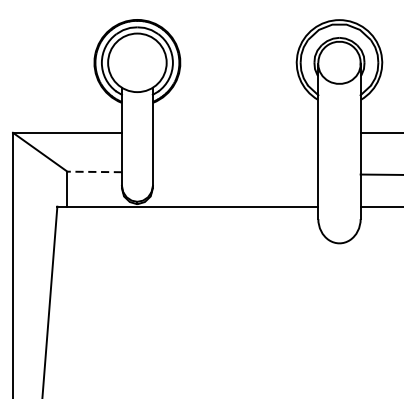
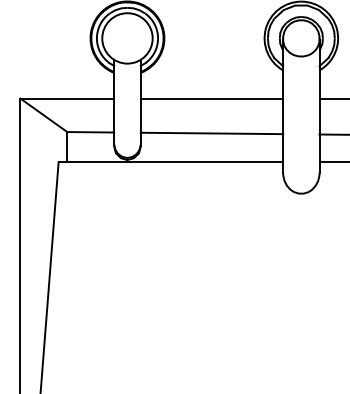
line: (235, 132) -> (211, 98), added
line: (94, 172) -> (90, 132), dashed -> solid
line: (235, 173) -> (211, 133), added

